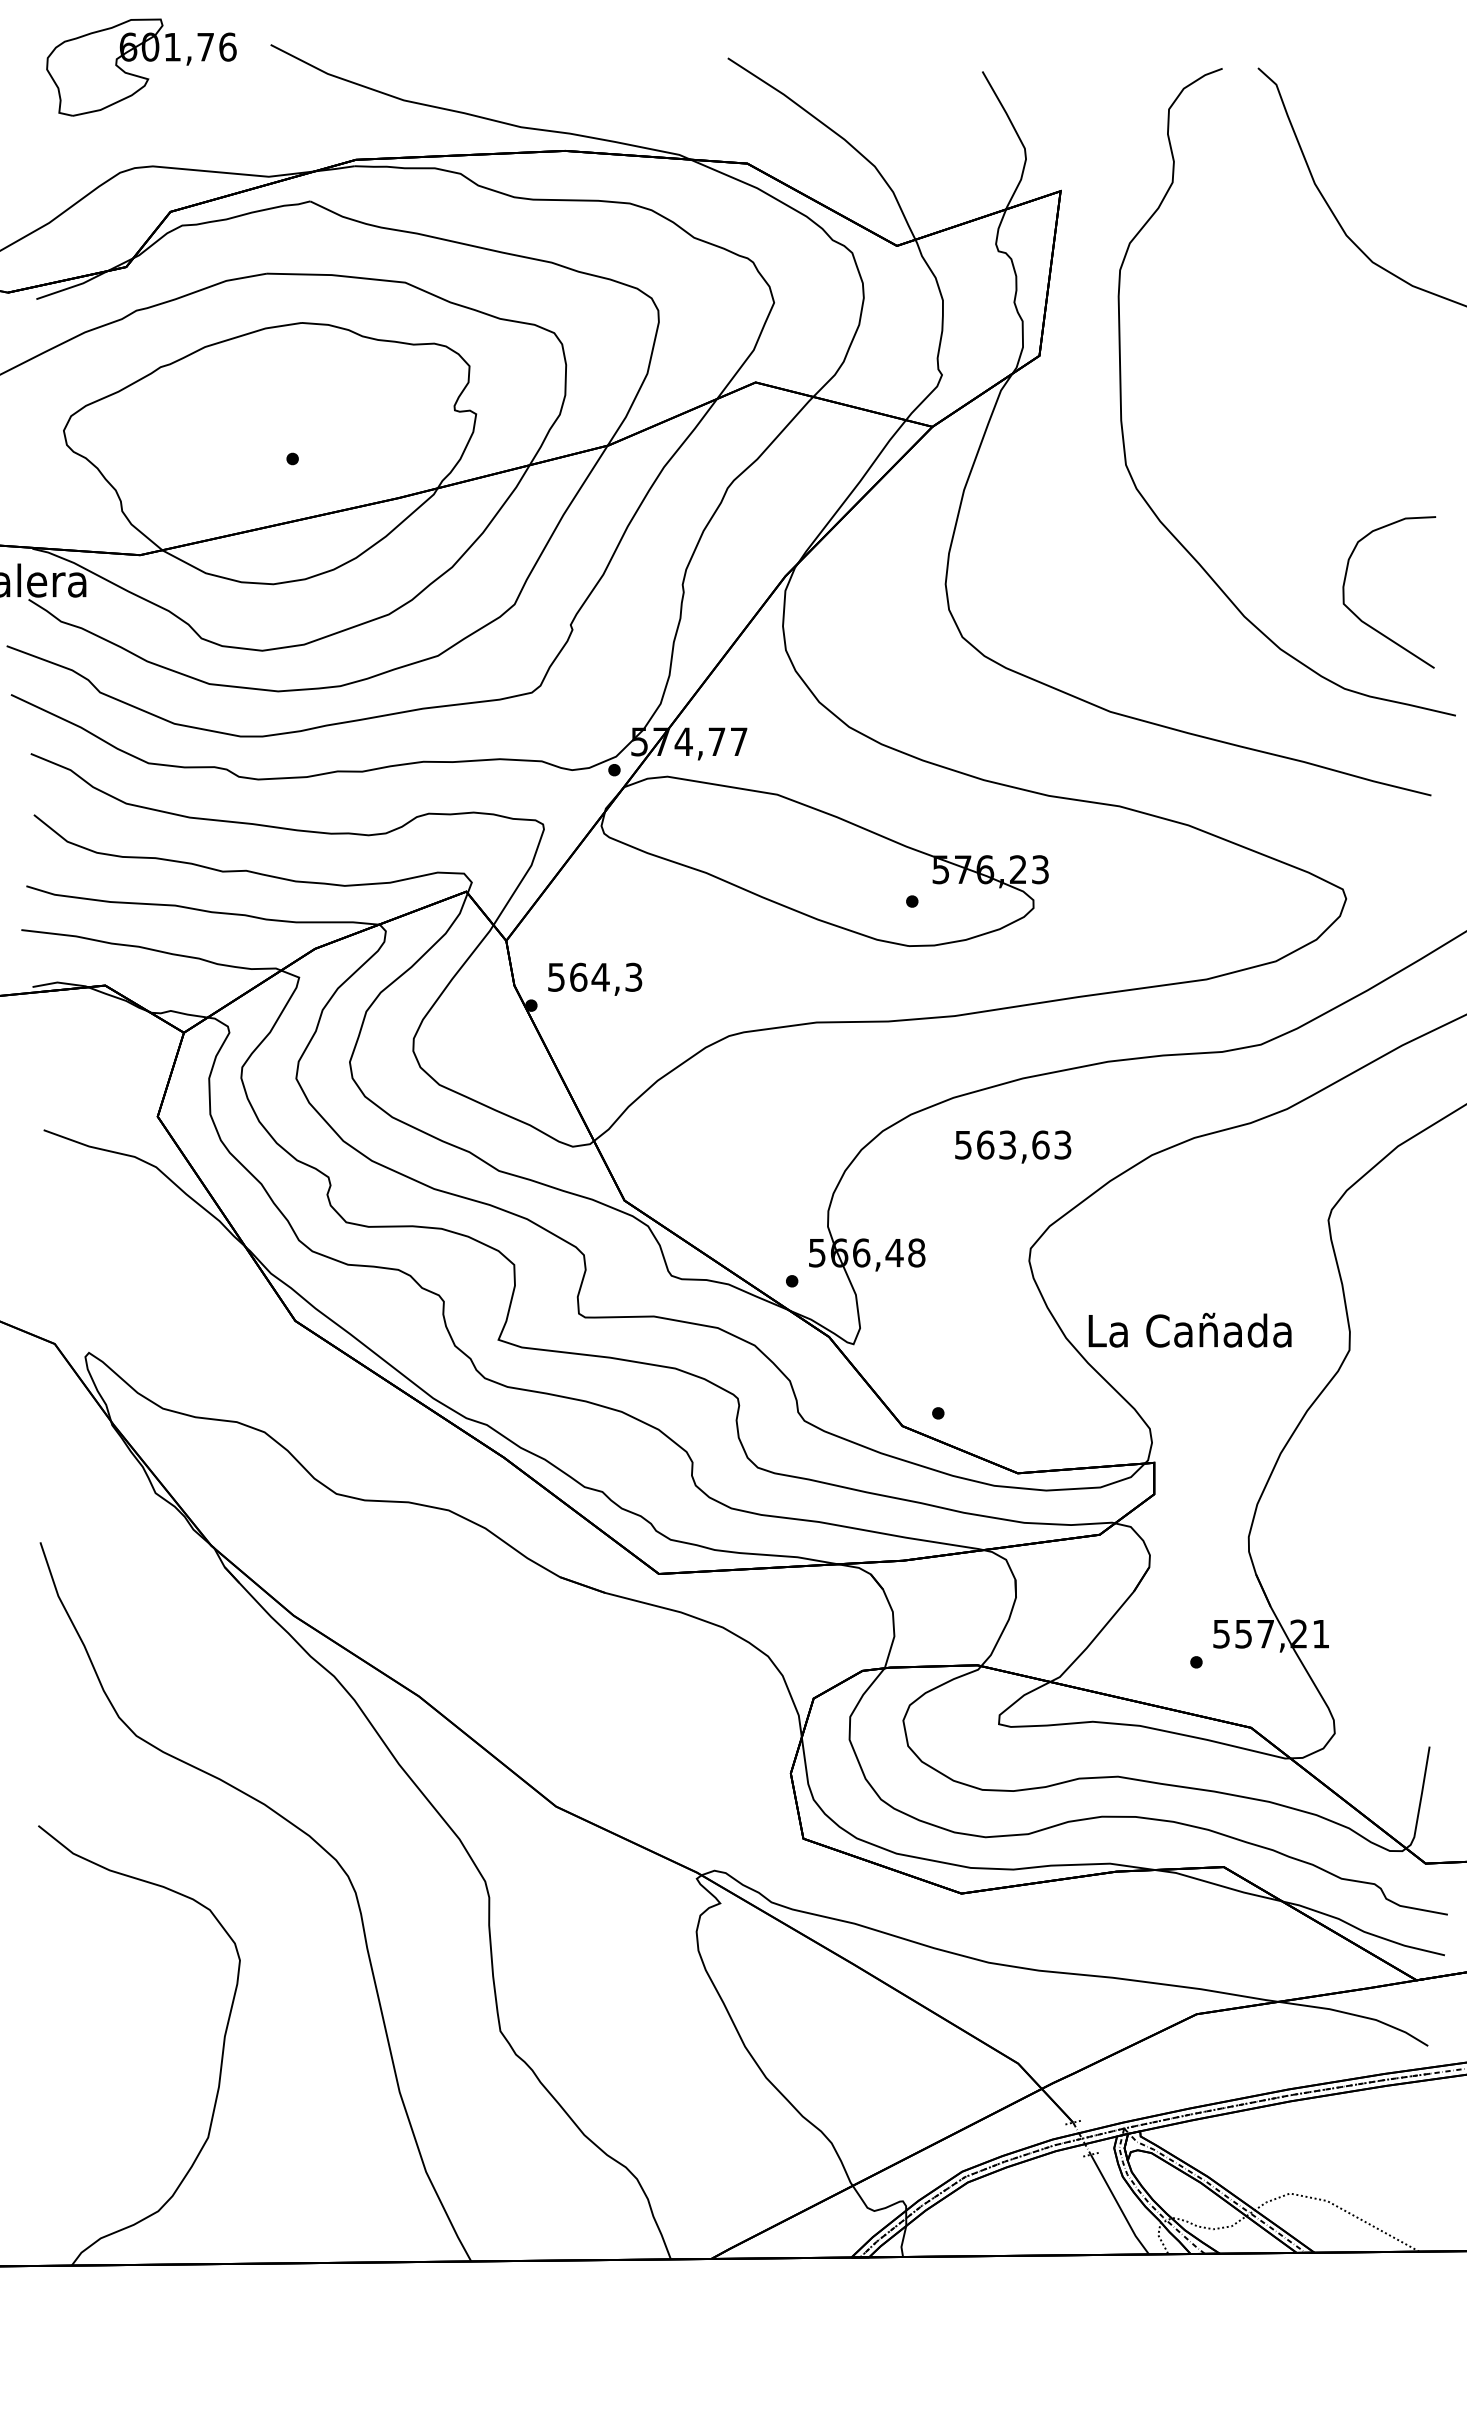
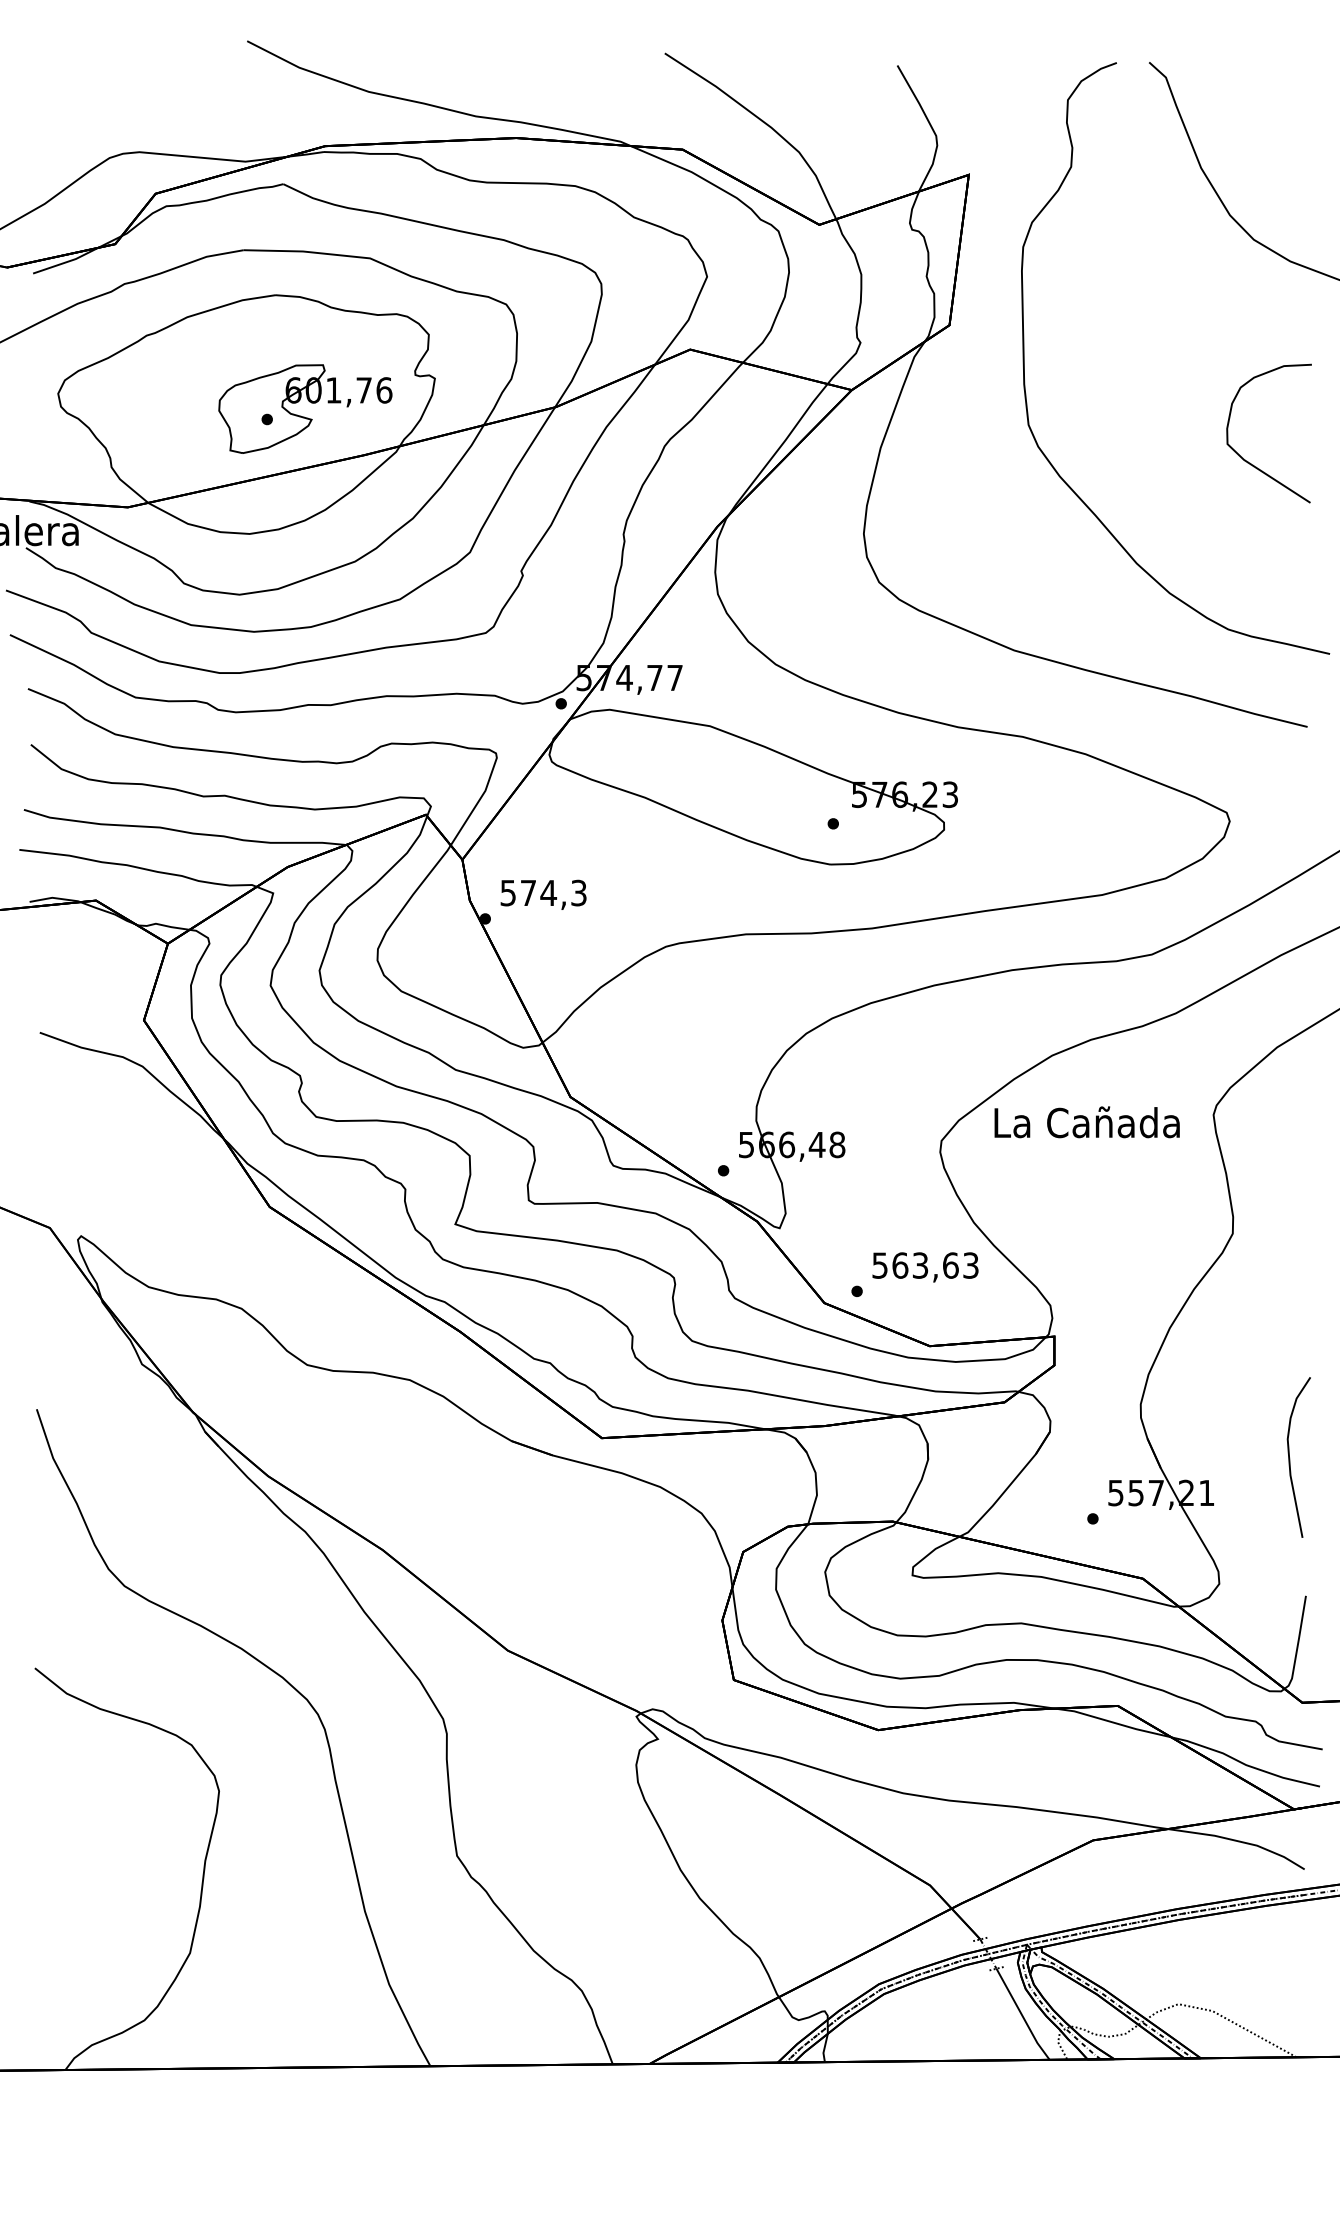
part: (139, 75) -> (303, 416), moved
curve: (1367, 623) -> (1249, 461), moved
text: (578, 976) -> (528, 892), 564,3 -> 574,3
text: (1013, 1146) -> (925, 1266), moved
text: (1189, 1329) -> (1086, 1121), moved
curve: (1412, 1595) -> (1290, 1457), added

